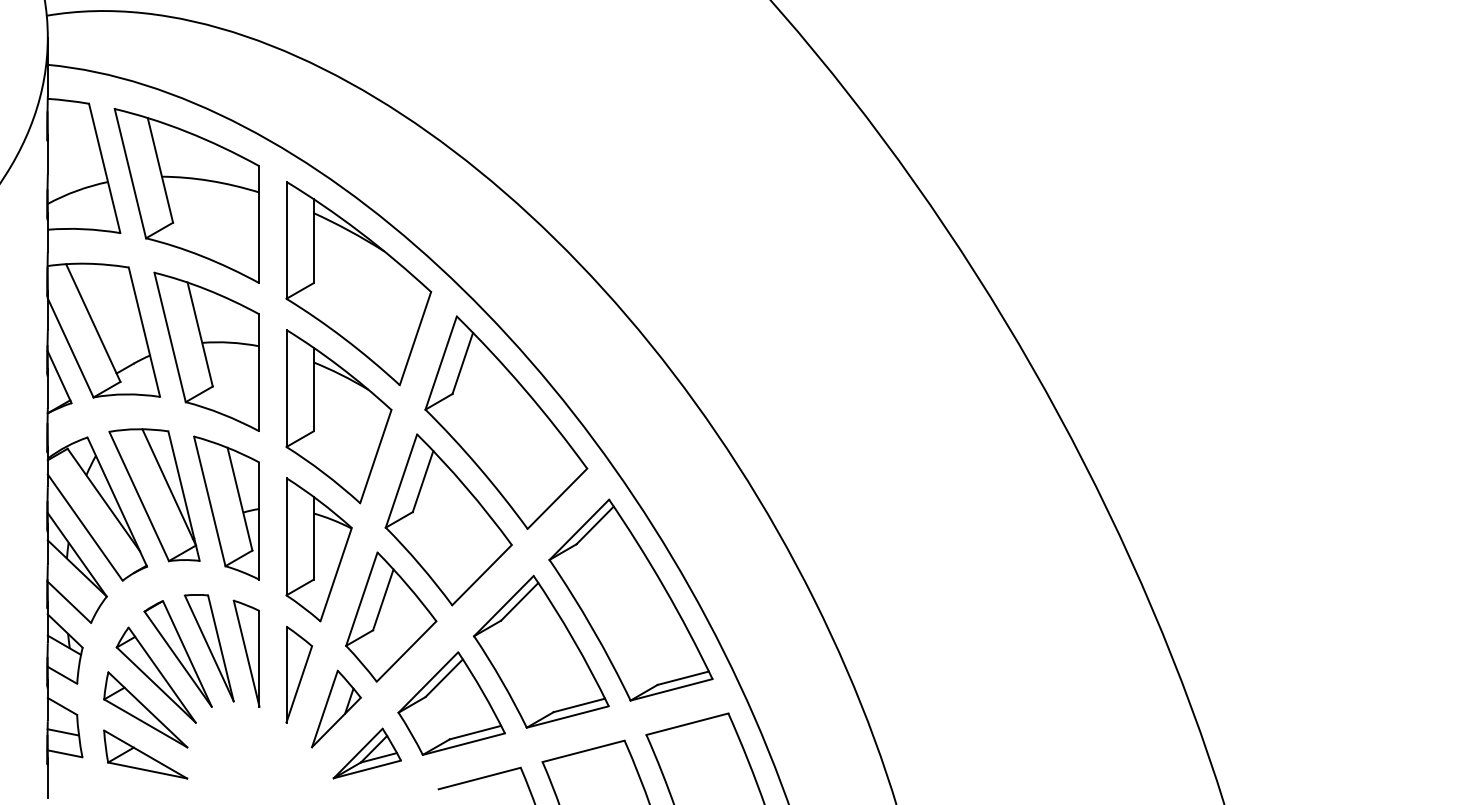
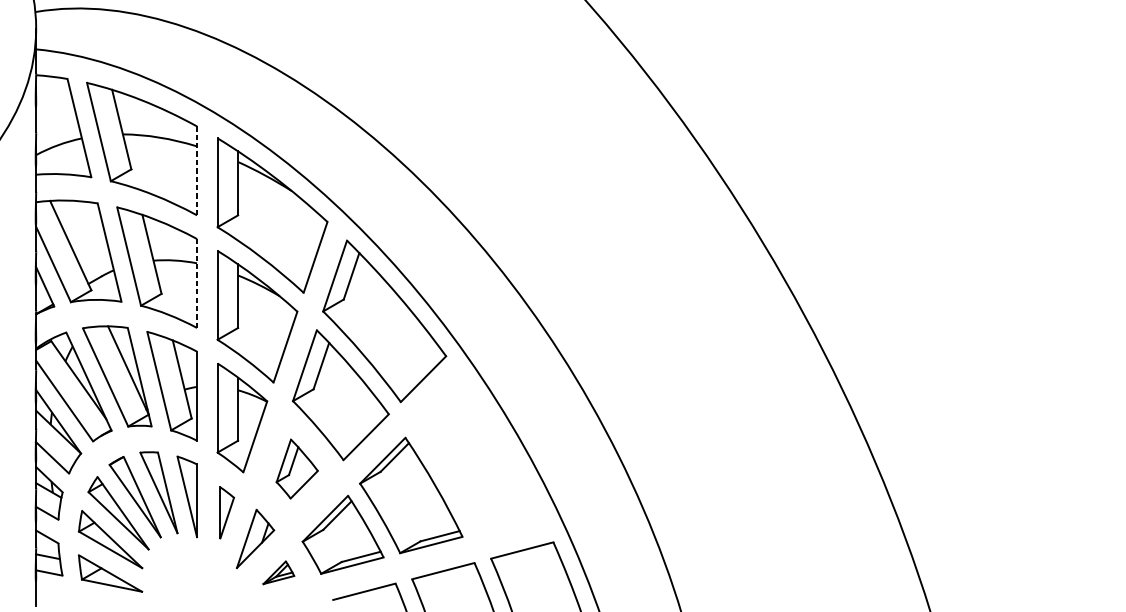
line: (259, 224) -> (197, 170), solid -> dashed
line: (259, 372) -> (197, 283), solid -> dashed
part: (630, 599) -> (479, 455), removed
part: (391, 616) -> (297, 468), size x0.6
part: (298, 674) -> (226, 512), size x0.7
part: (366, 753) -> (278, 572), size x0.6

